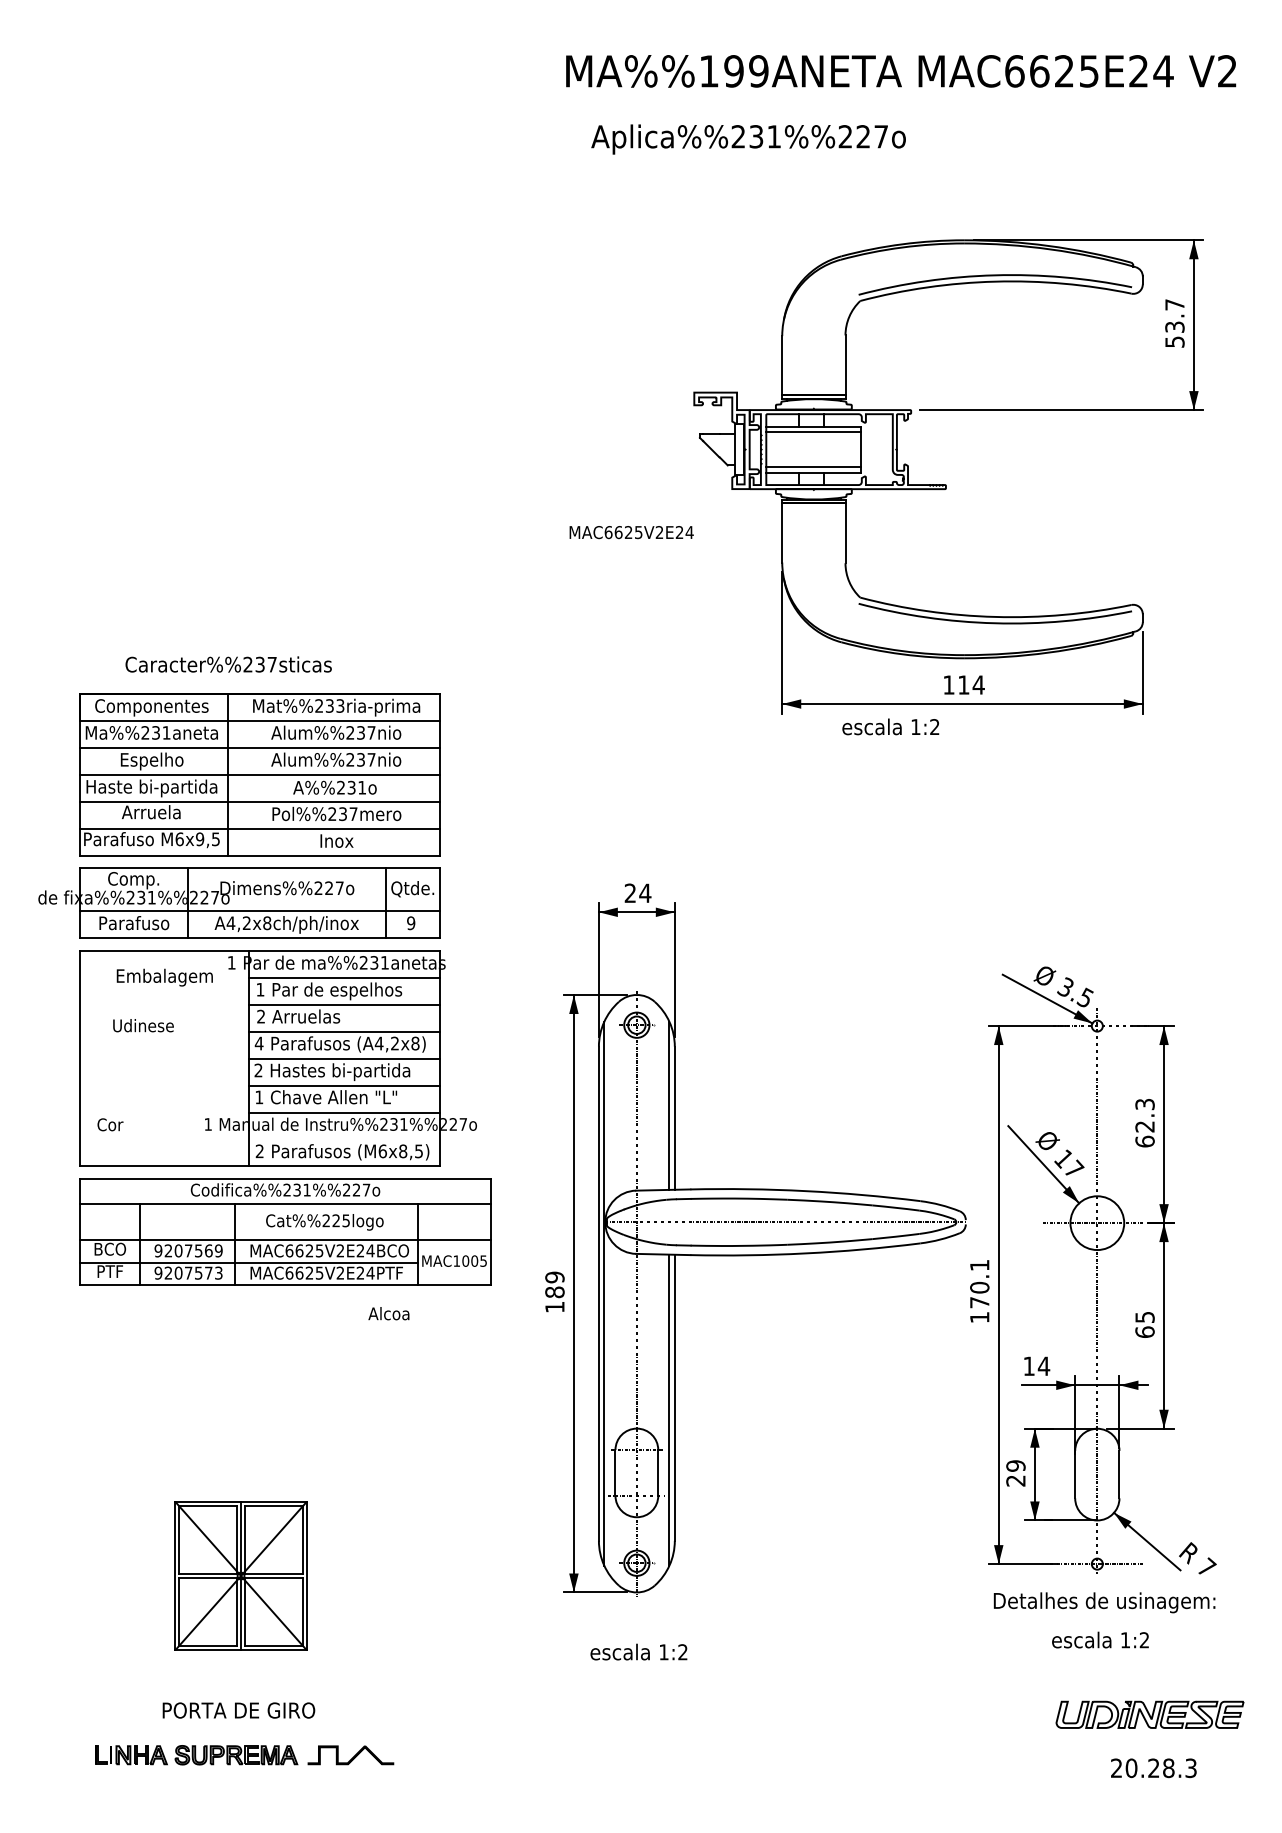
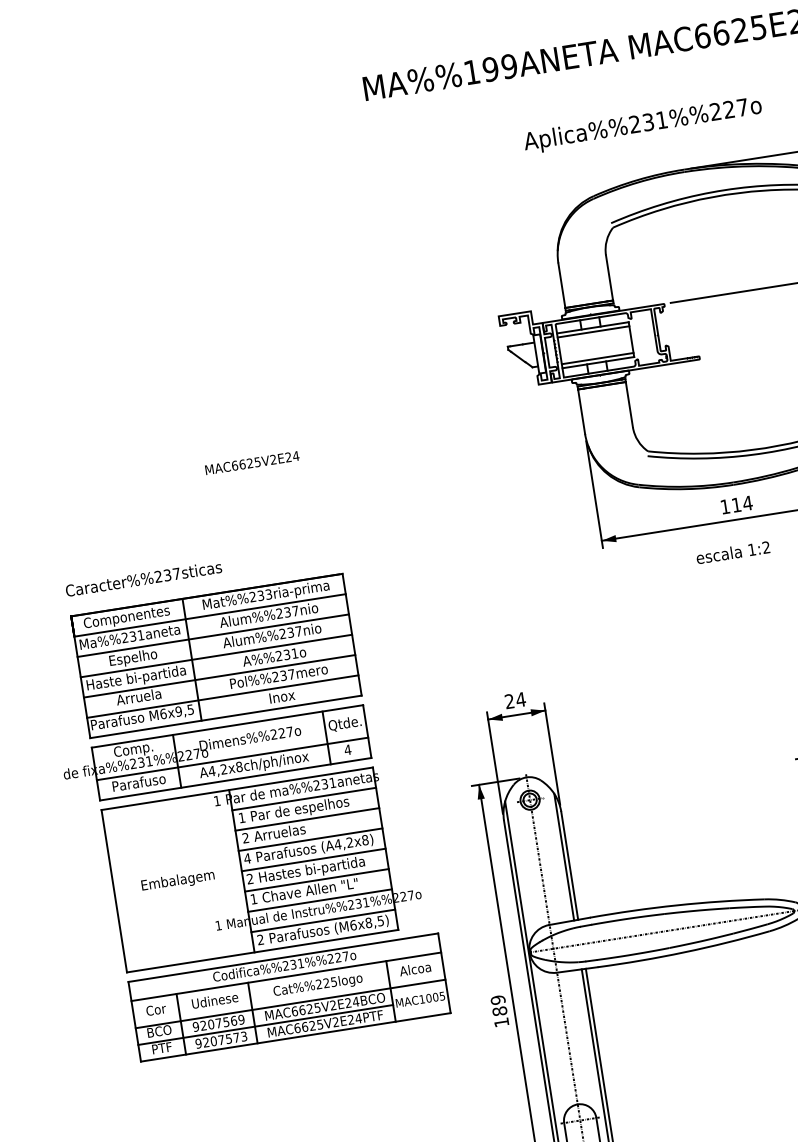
text: (748, 139) -> (642, 125), moved
text: (631, 532) -> (252, 463), moved
text: (228, 664) -> (143, 578), moved
text: (890, 726) -> (732, 552), moved
text: (410, 923) -> (347, 750), 9 -> 4
text: (164, 977) -> (177, 881), moved
text: (143, 1025) -> (215, 1000), moved
text: (110, 1124) -> (156, 1009), moved
line: (344, 1139) -> (323, 920), added
text: (388, 1313) -> (414, 969), moved

